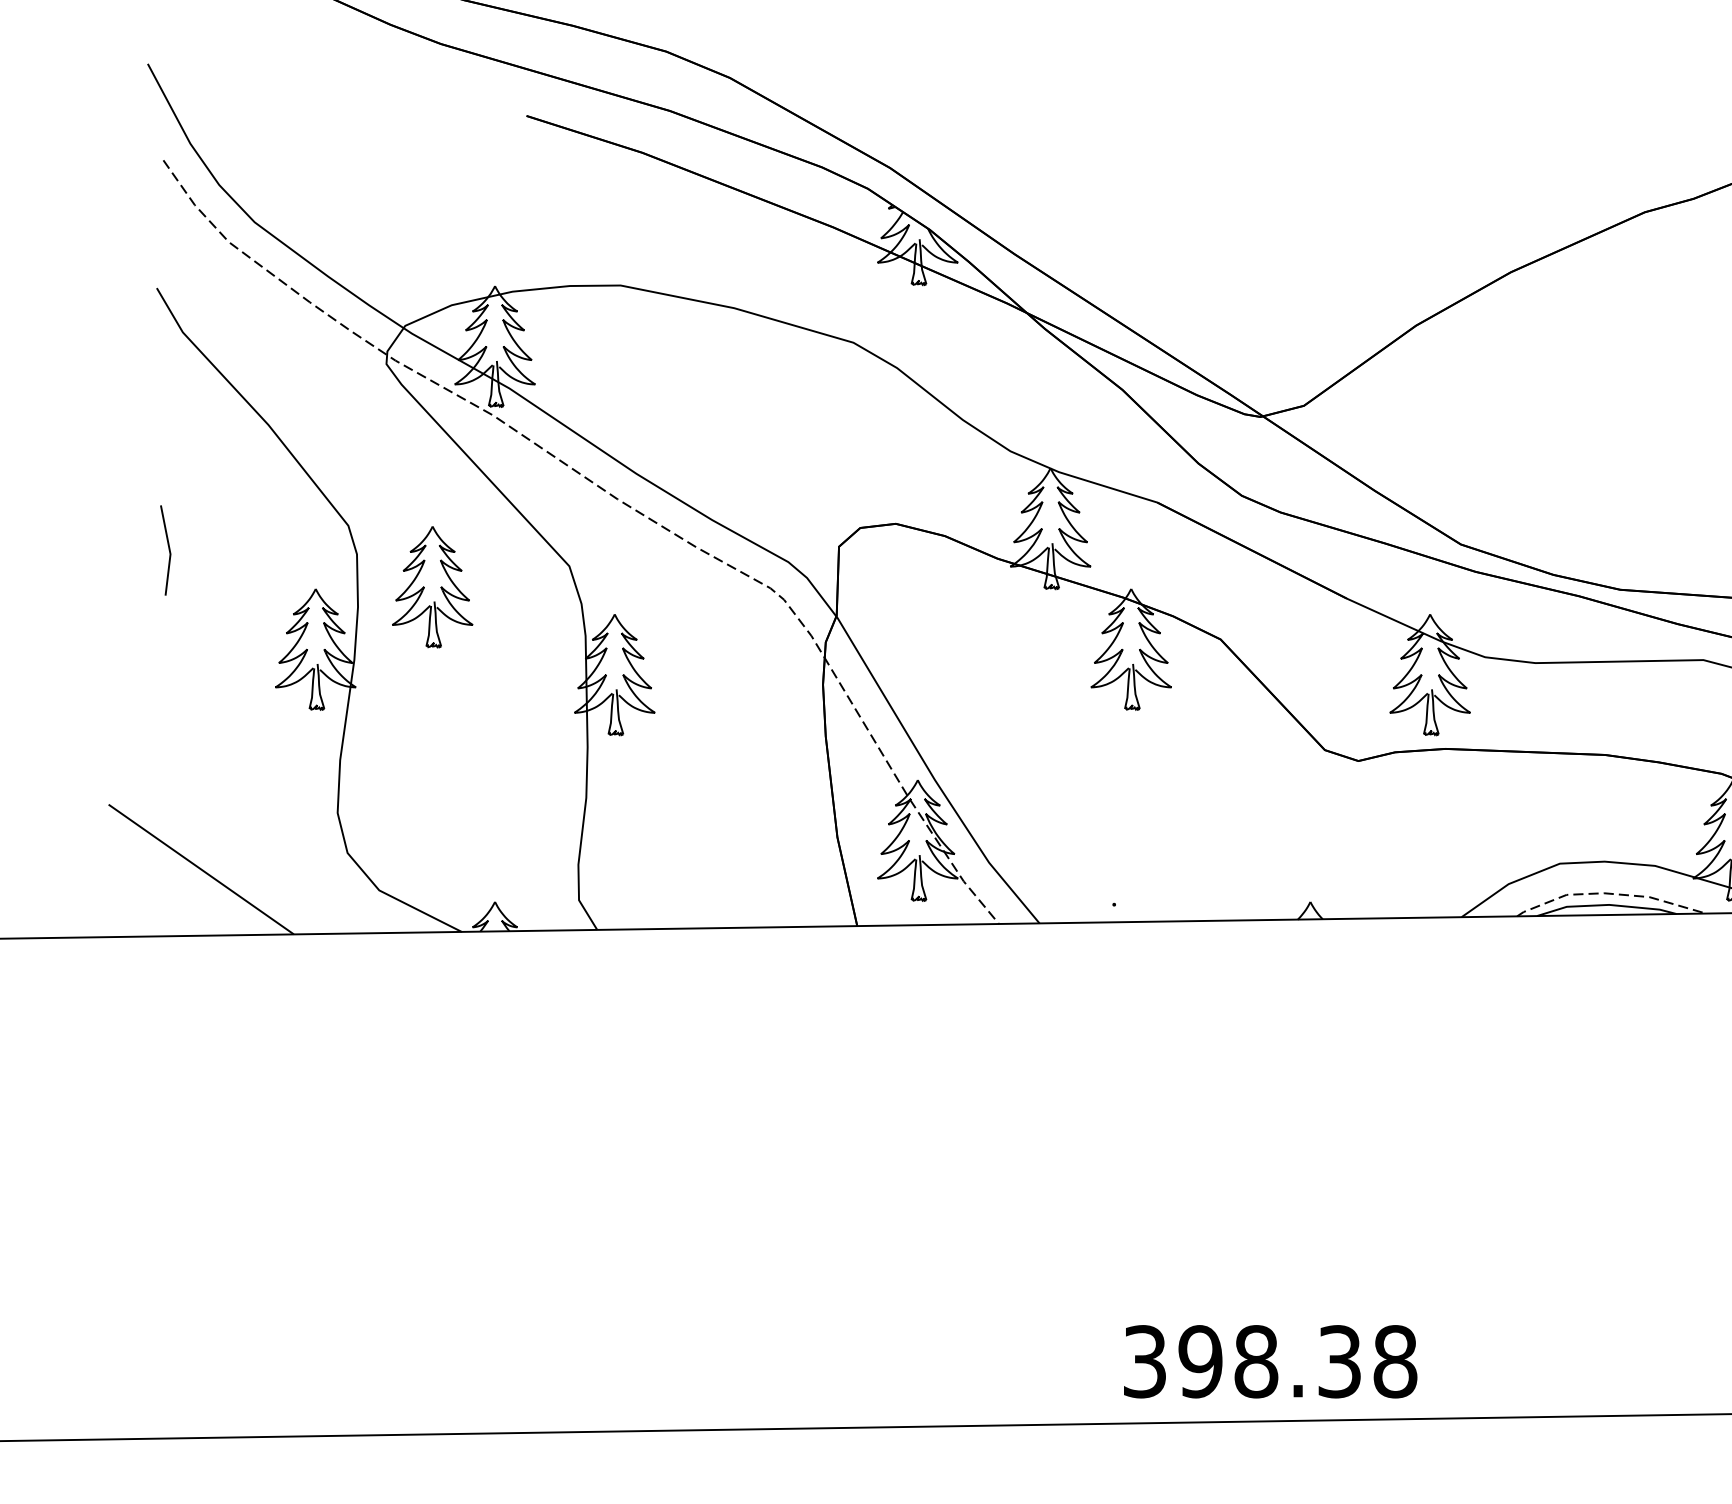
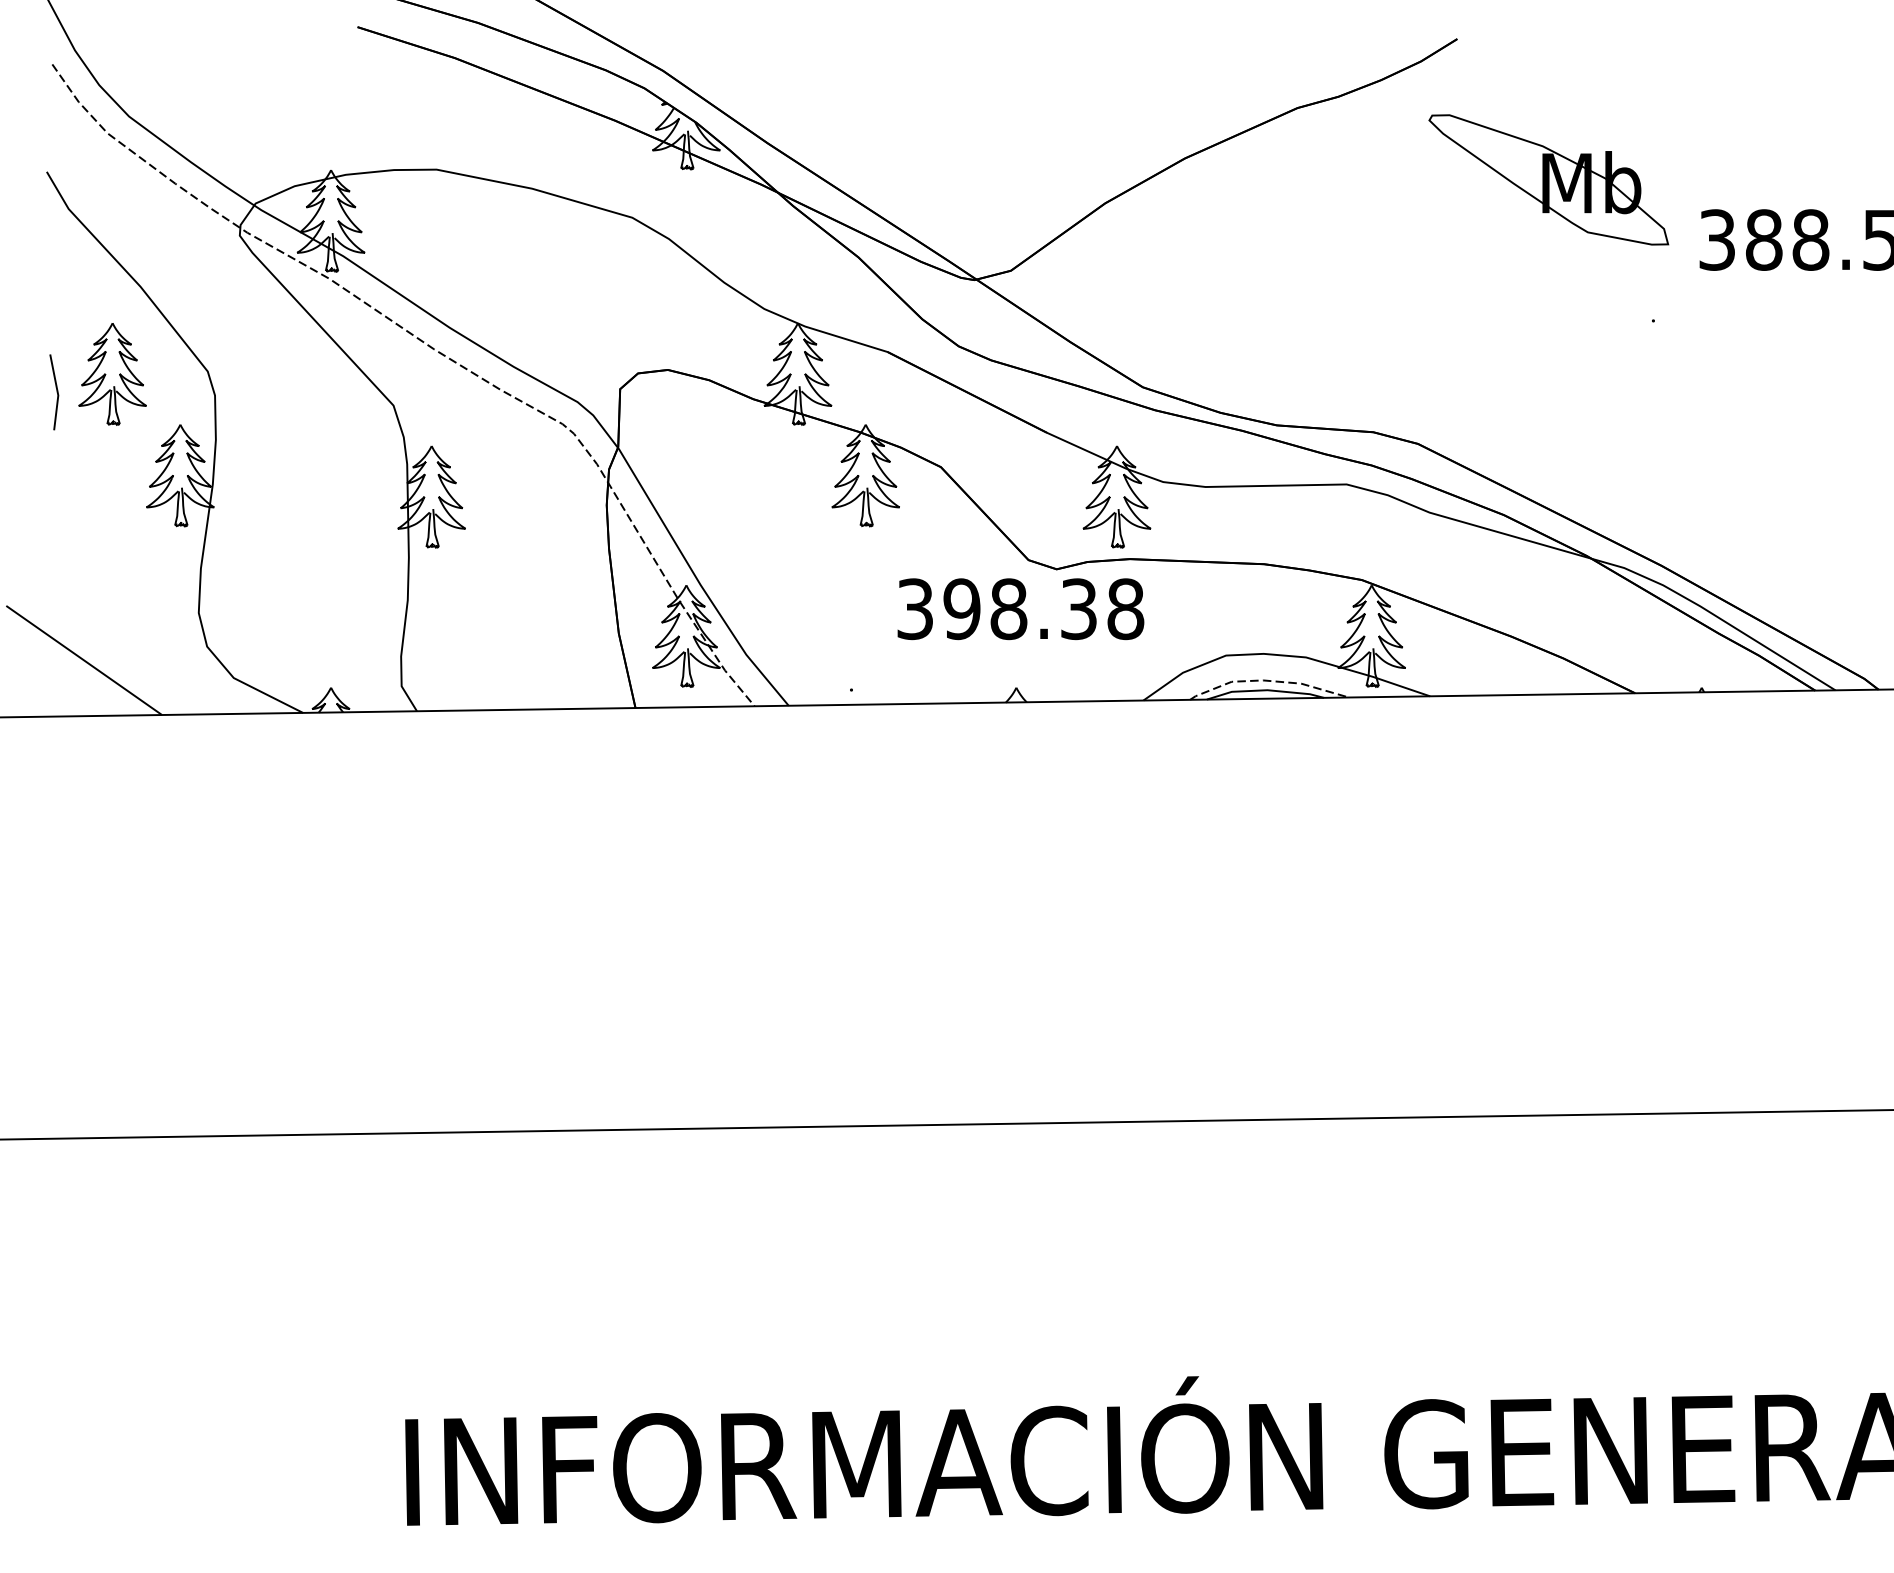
part: (432, 587) -> (112, 374), moved
text: (1270, 1362) -> (1020, 609), moved

